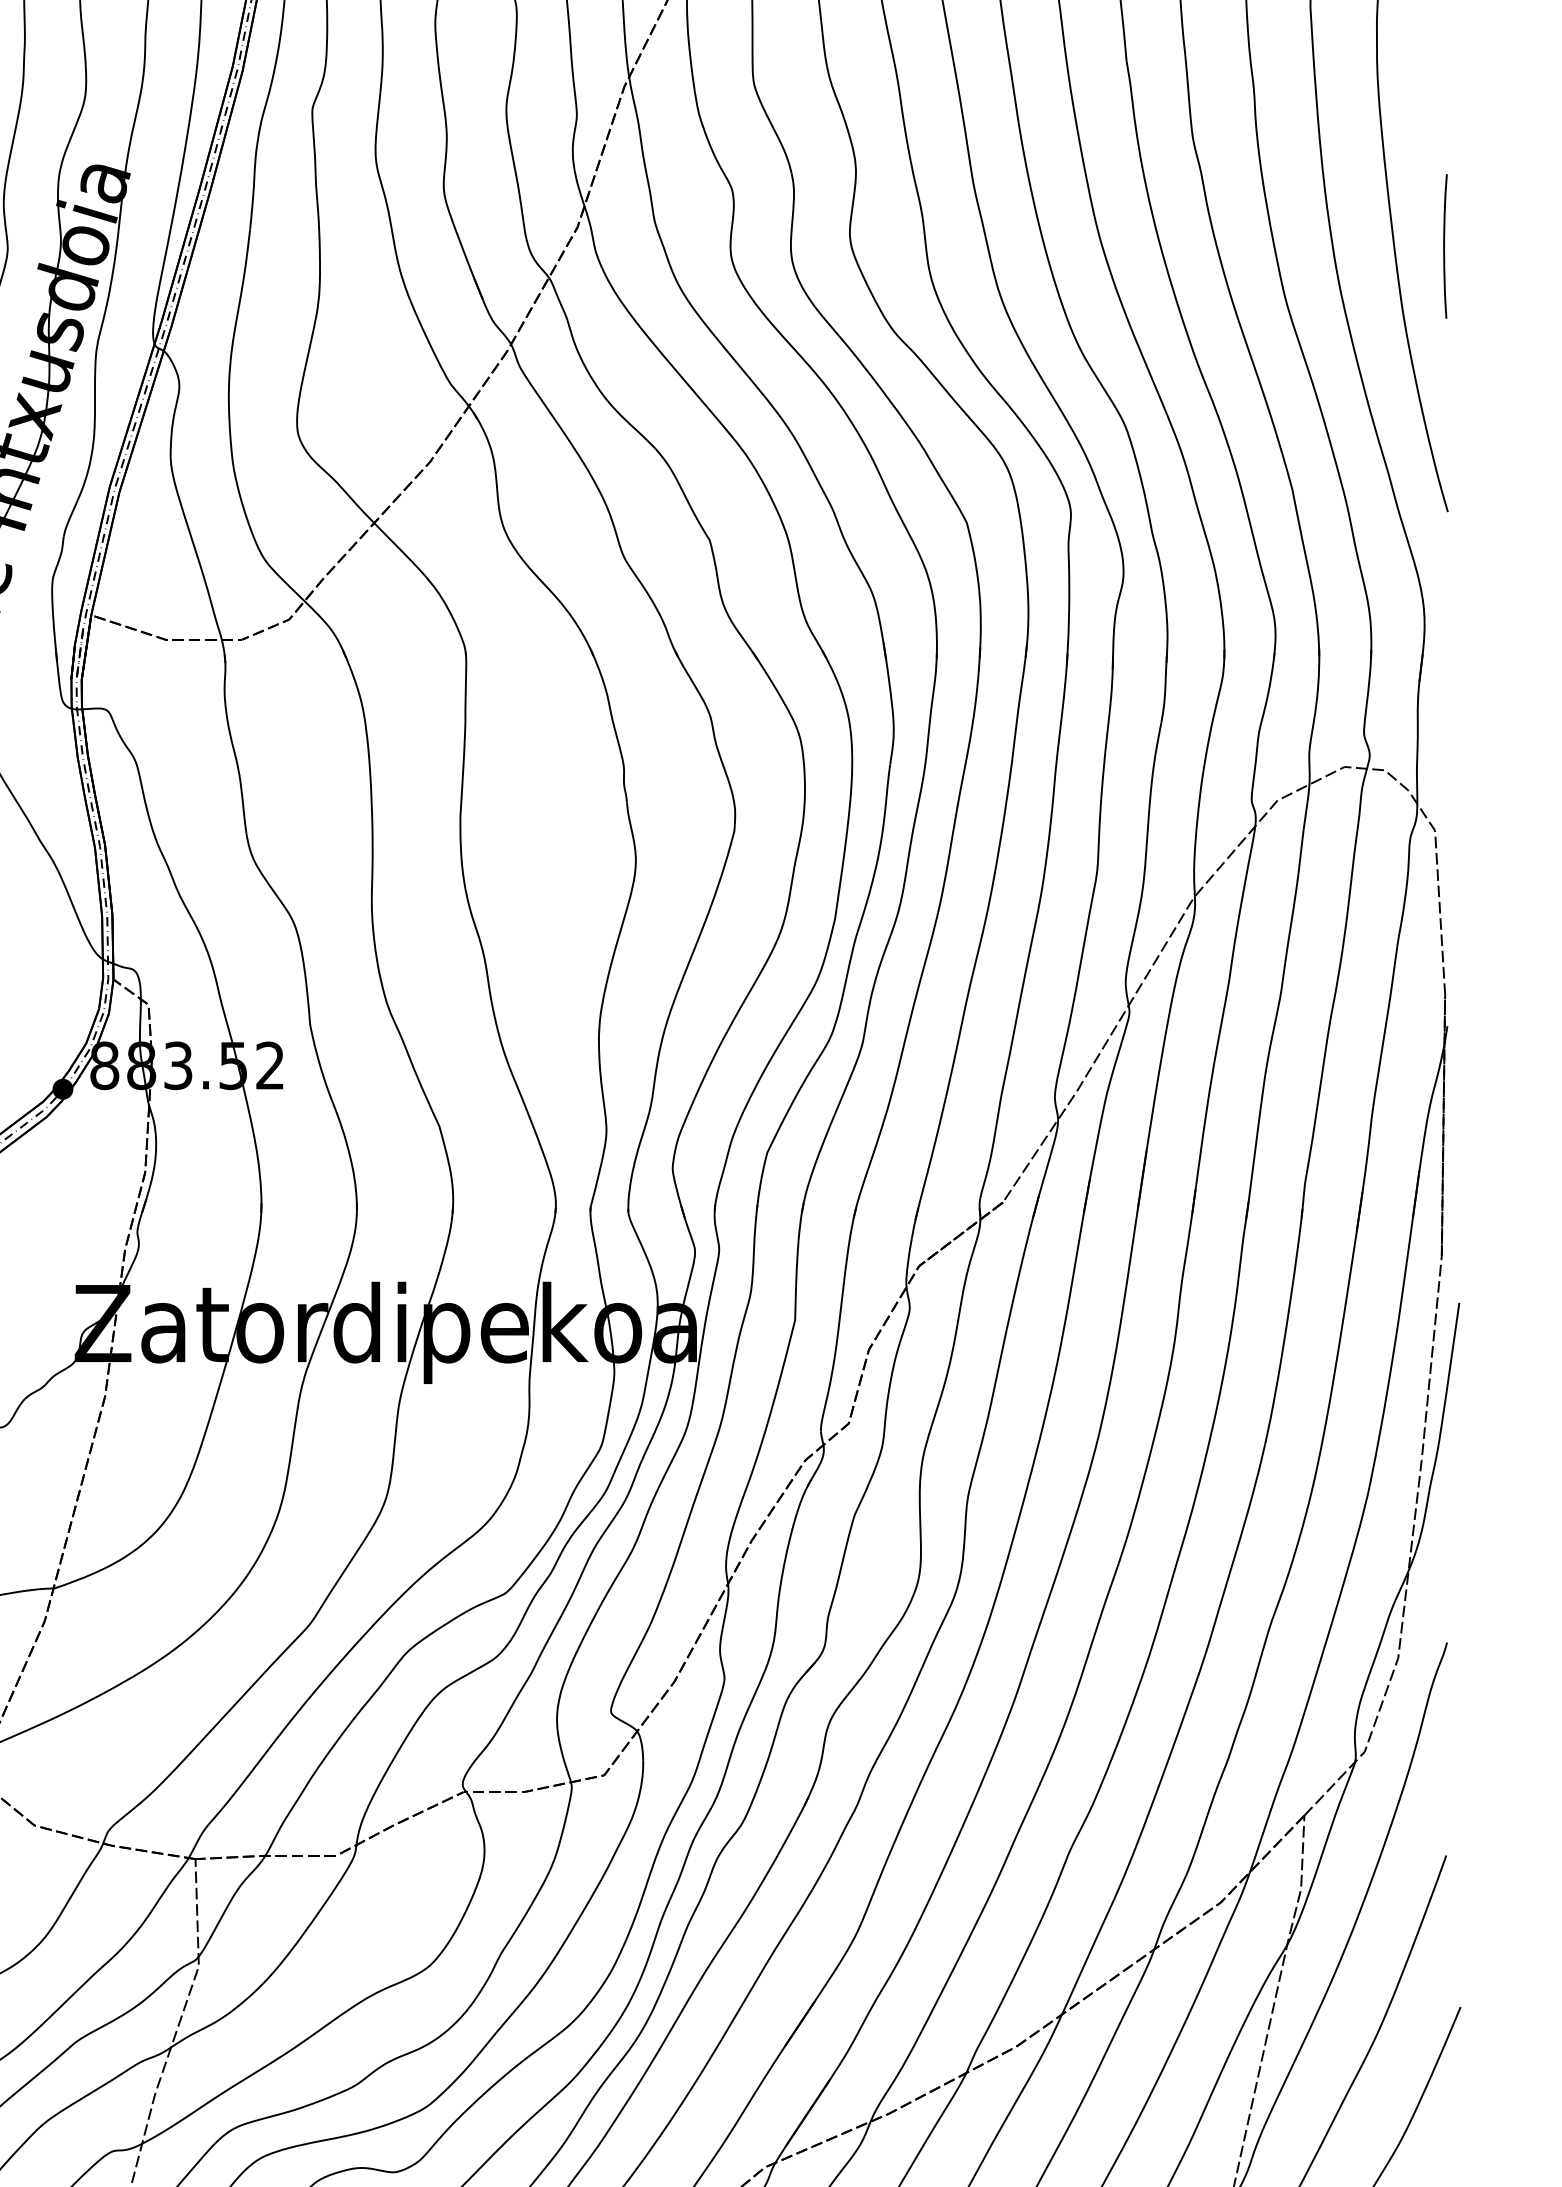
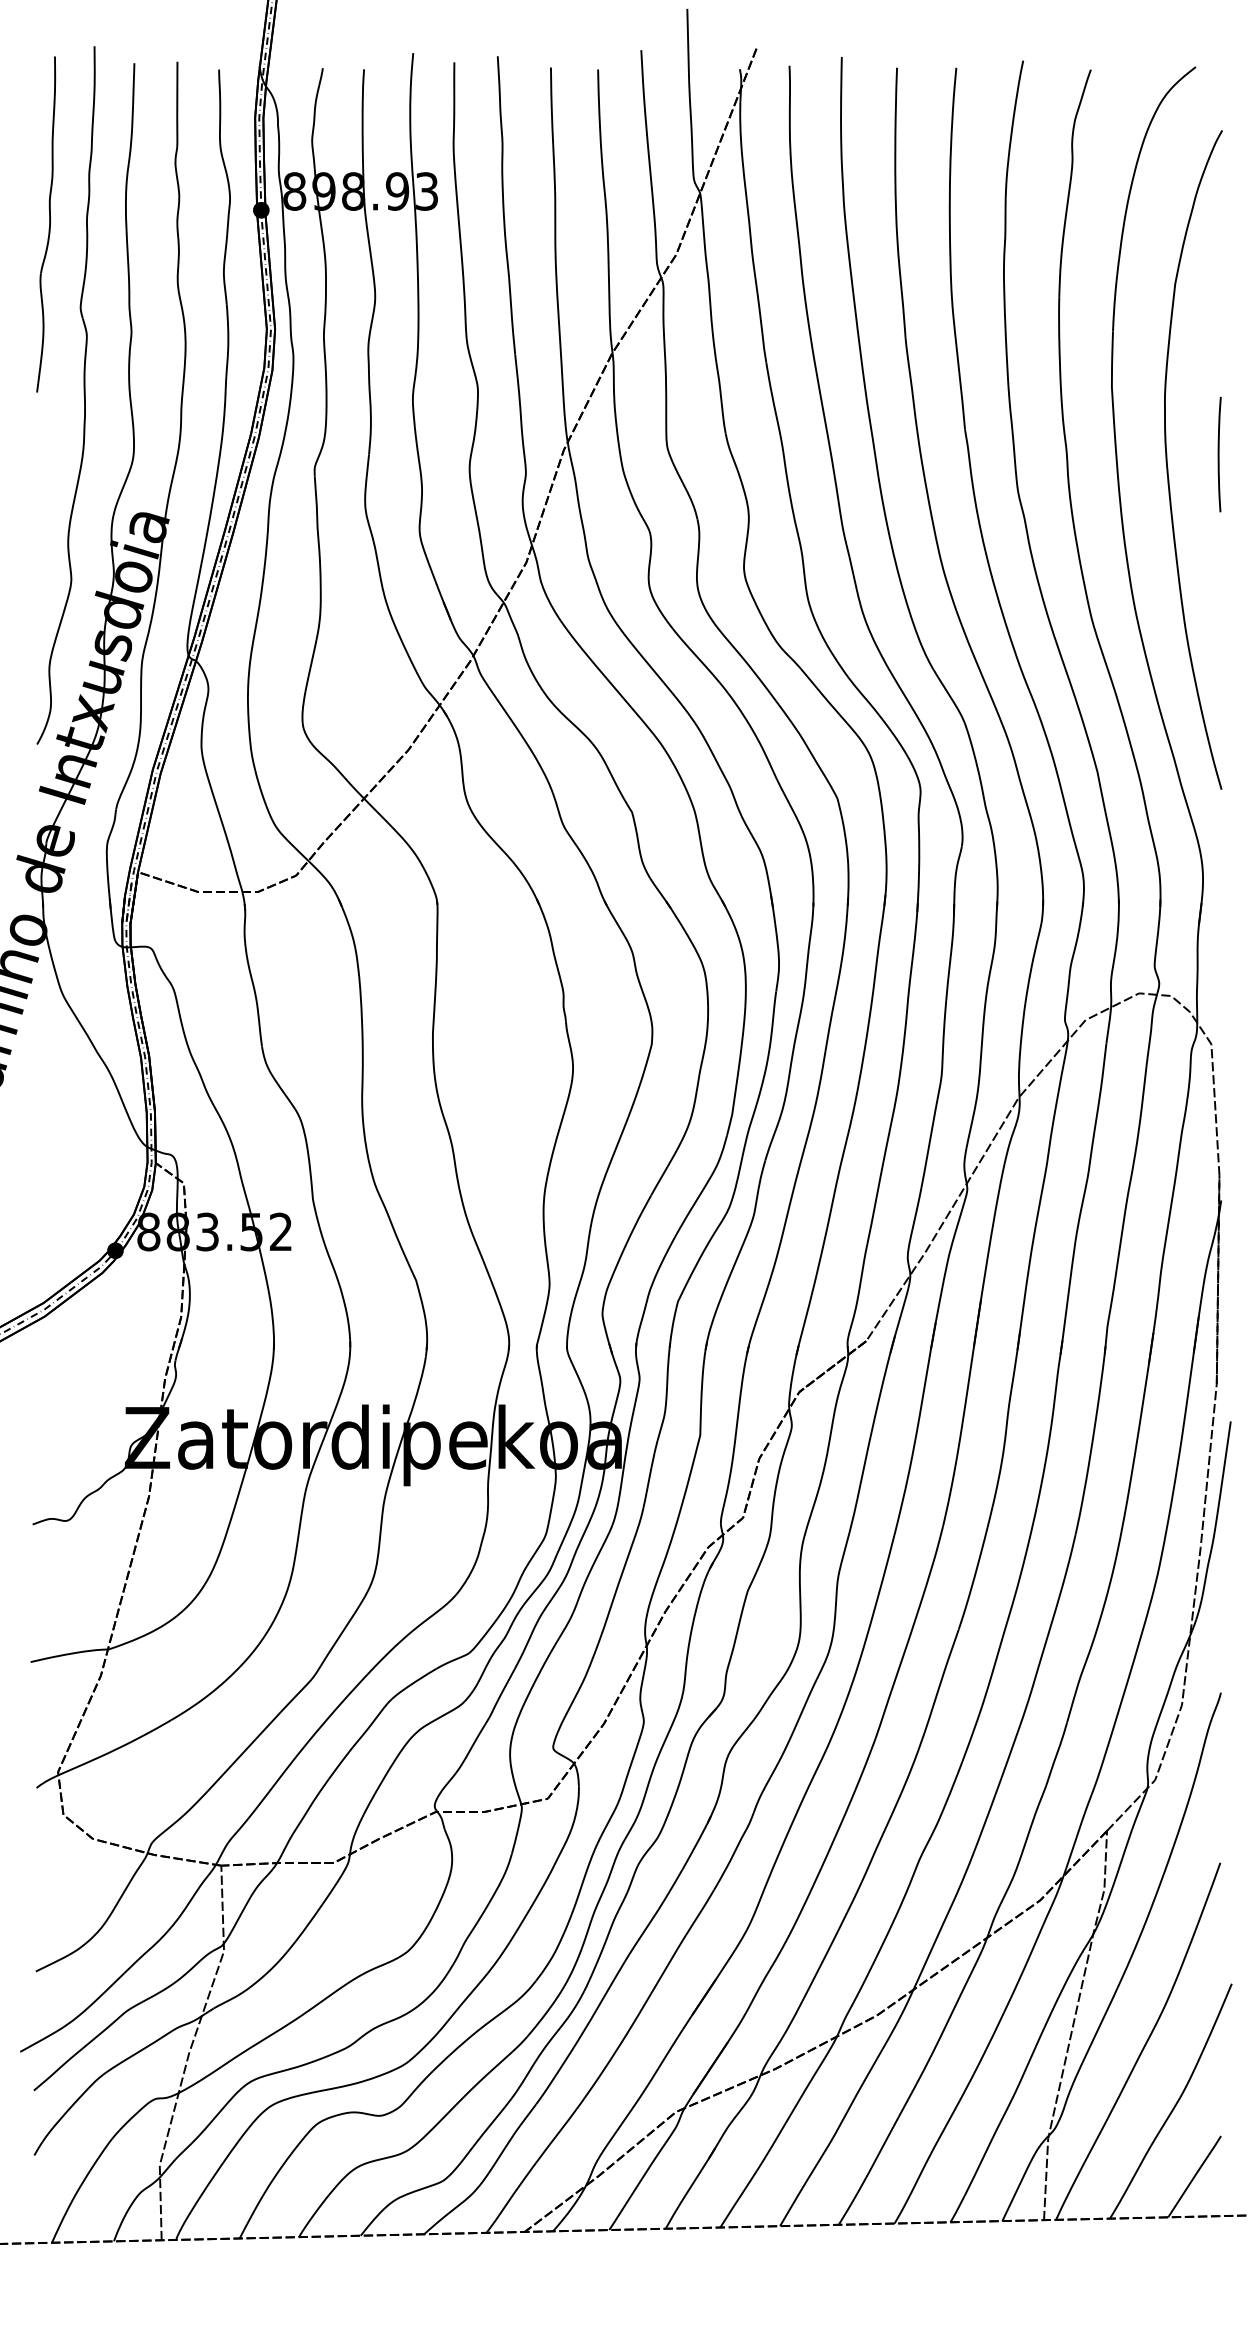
curve: (1445, 246) -> (1219, 454), moved

